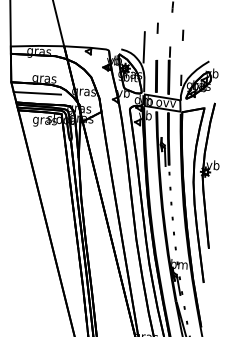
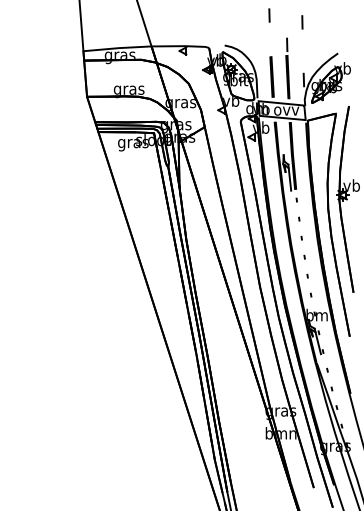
line: (143, 46) -> (253, 40), removed
line: (37, 93) -> (121, 108), removed

